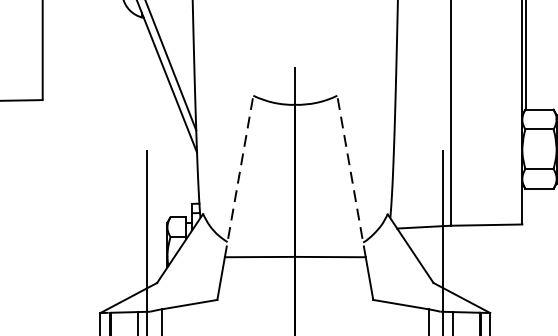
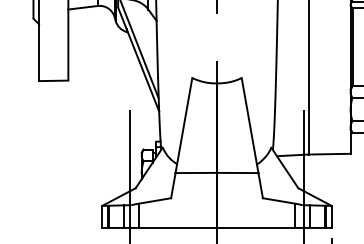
line: (240, 176) -> (184, 125), dashed -> solid
line: (352, 176) -> (250, 125), dashed -> solid

